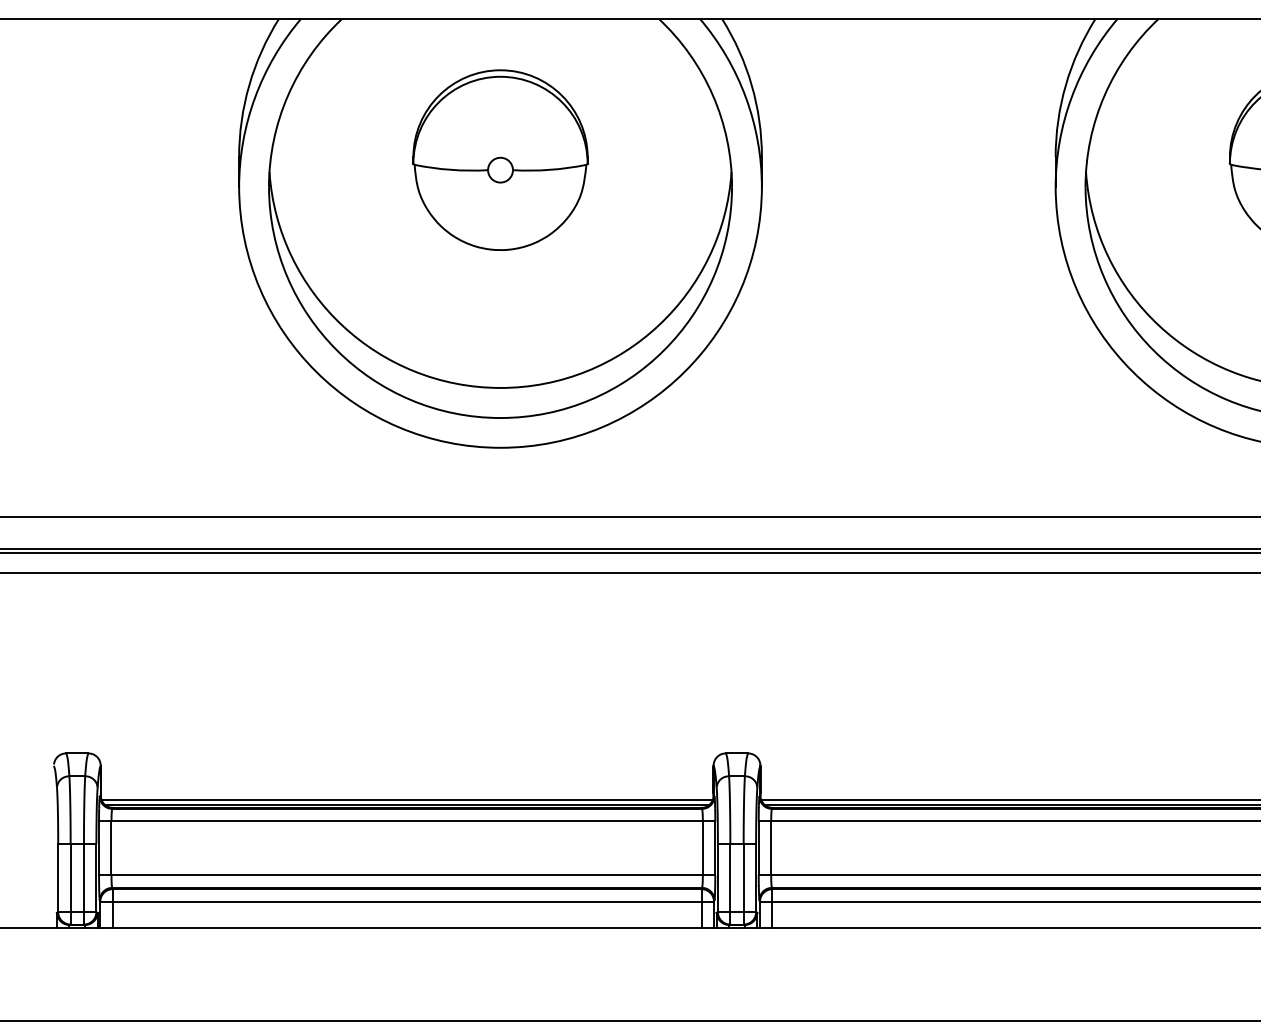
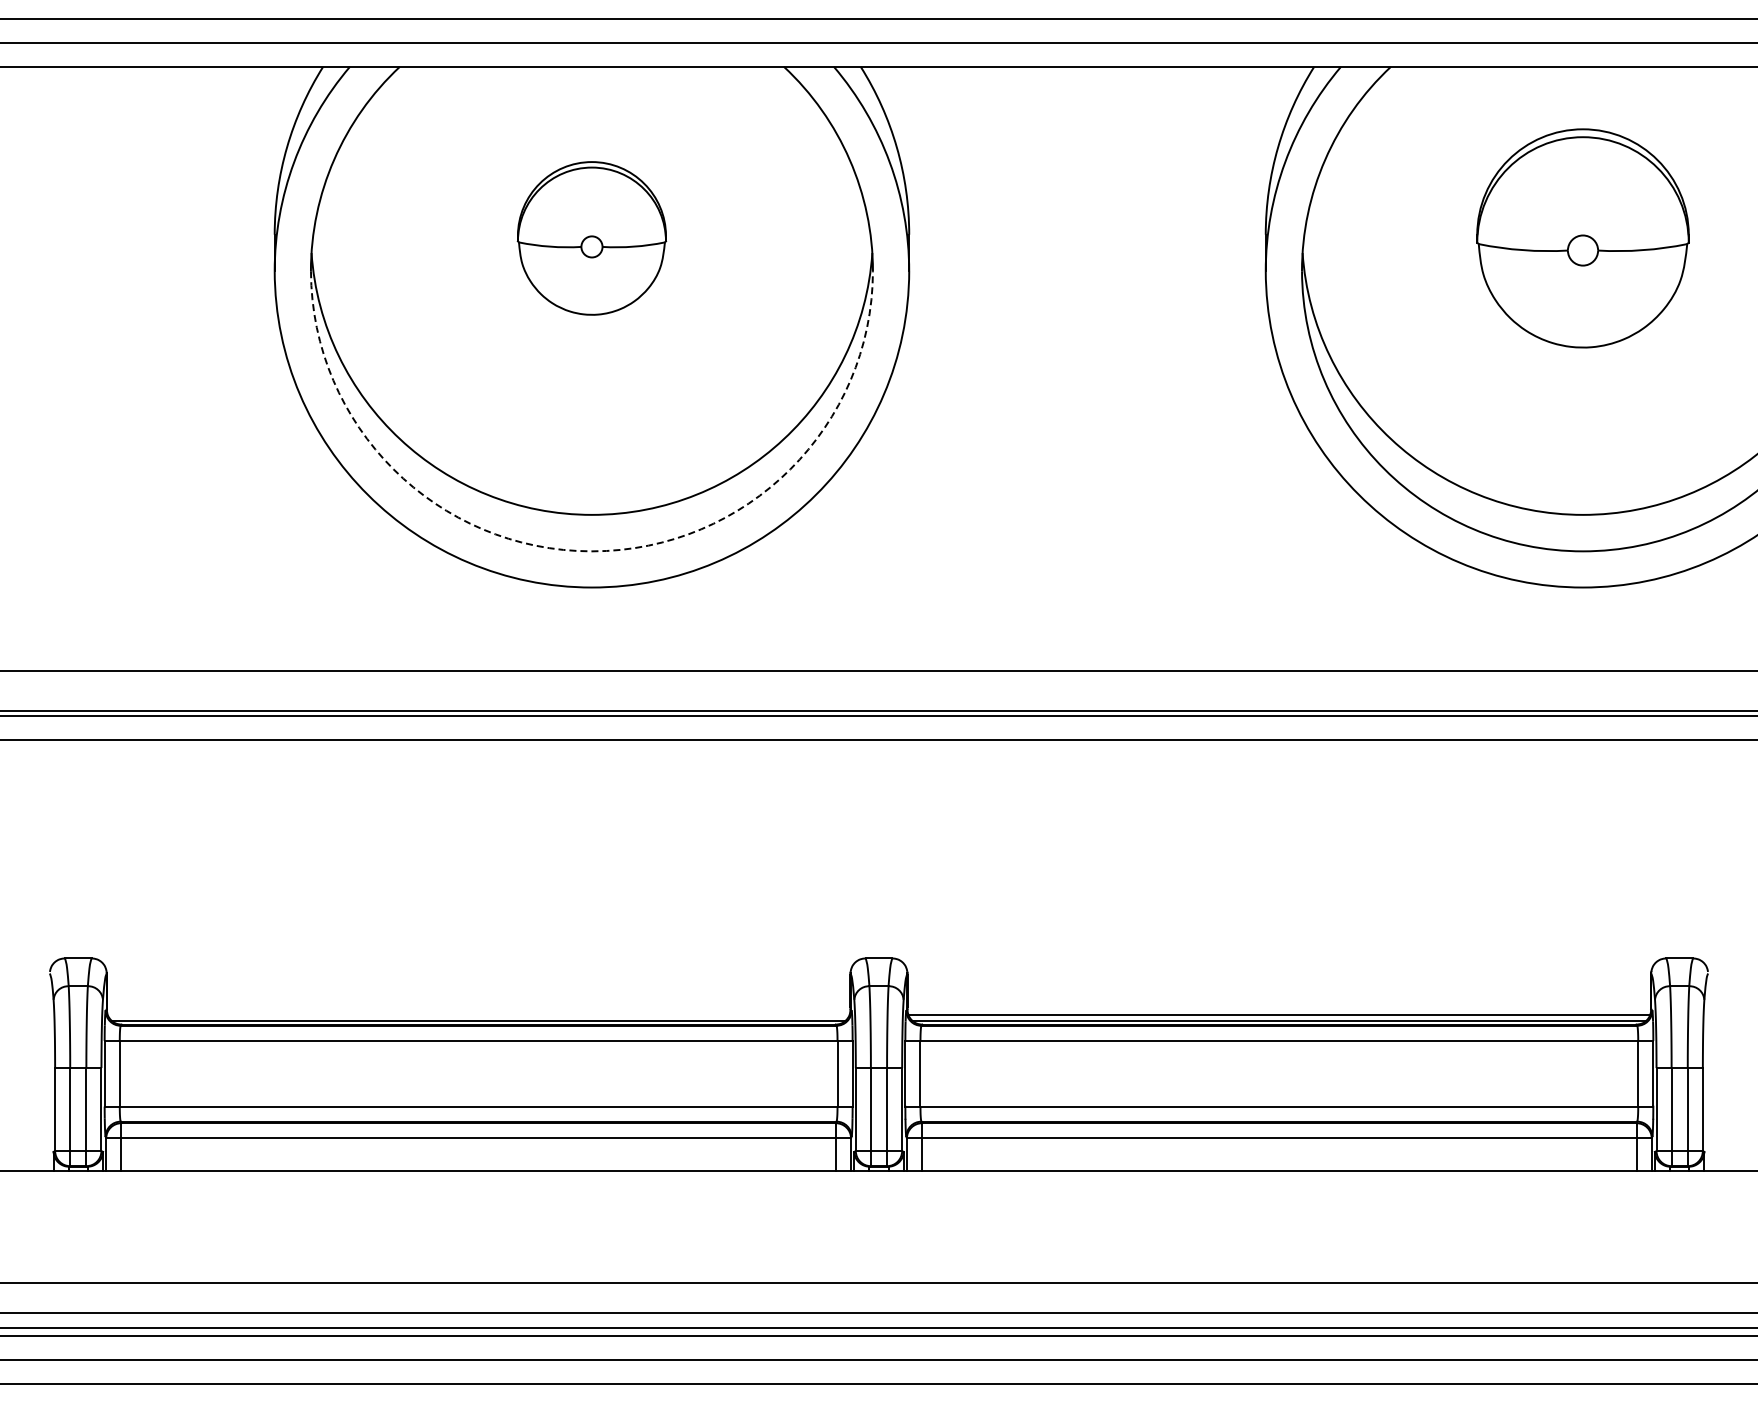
part: (500, 160) -> (591, 238), size x0.7
arc: (500, 418) -> (591, 551), solid -> dashed
line: (407, 799) -> (478, 1014), removed

